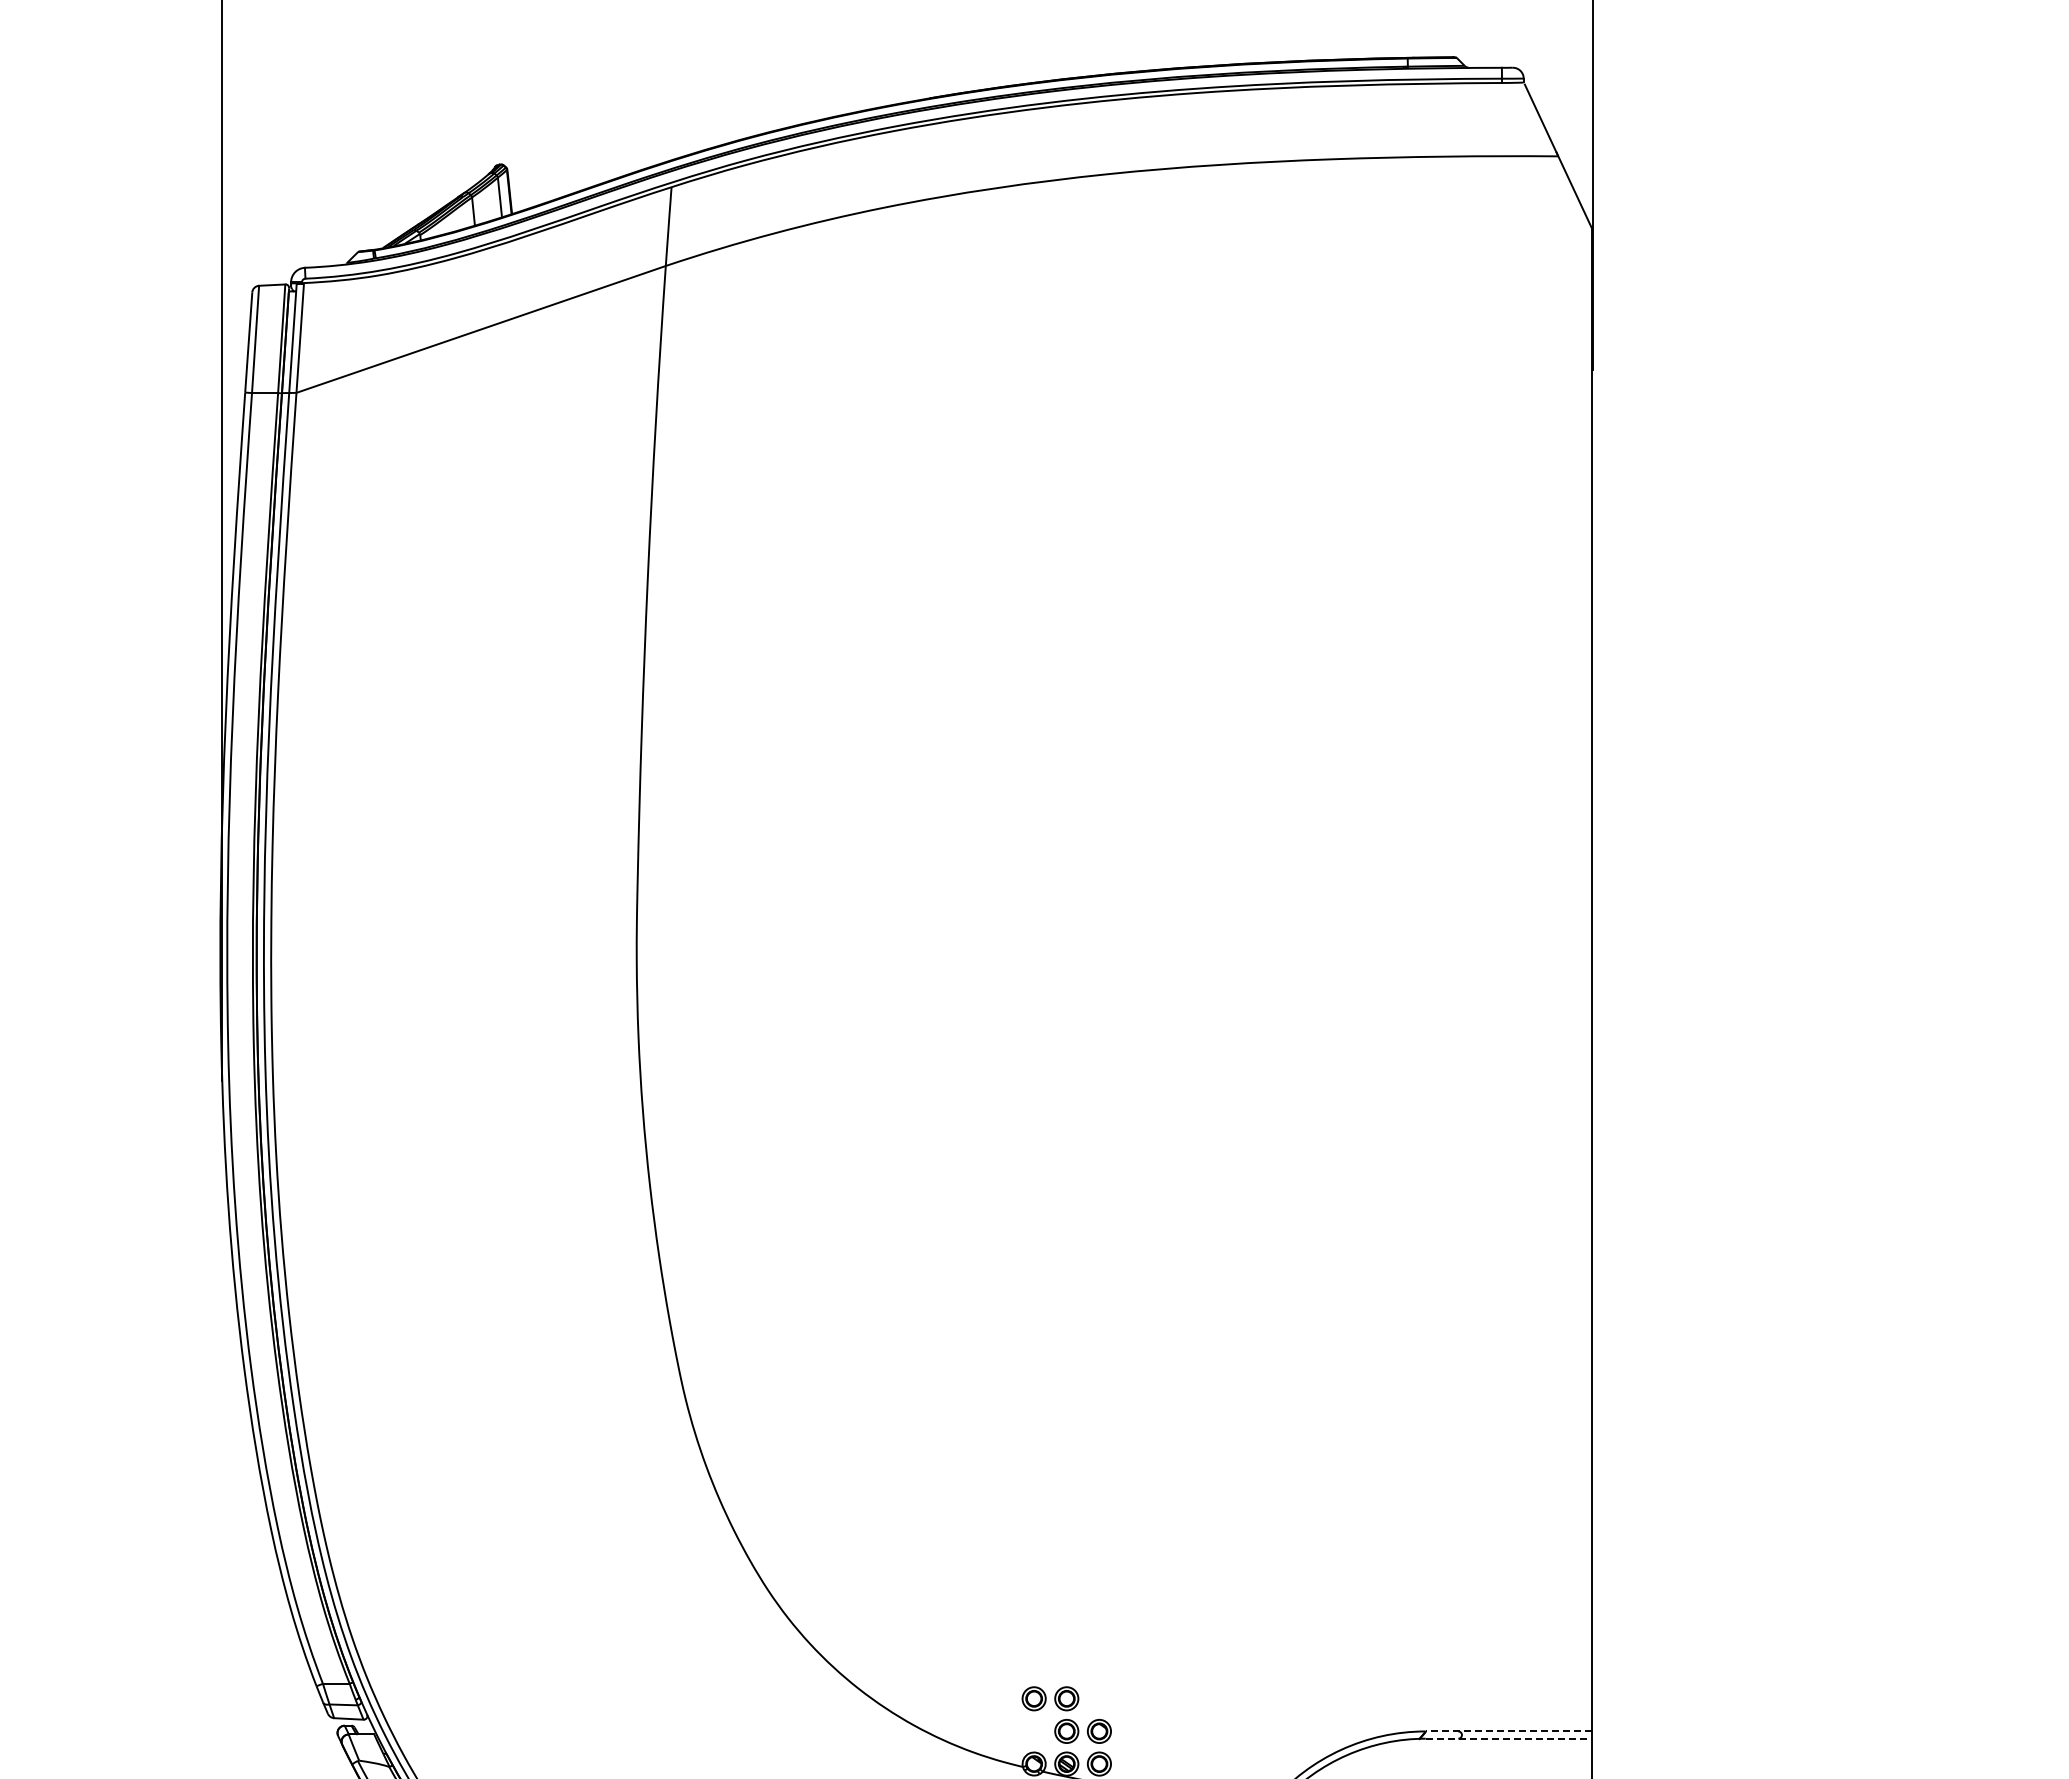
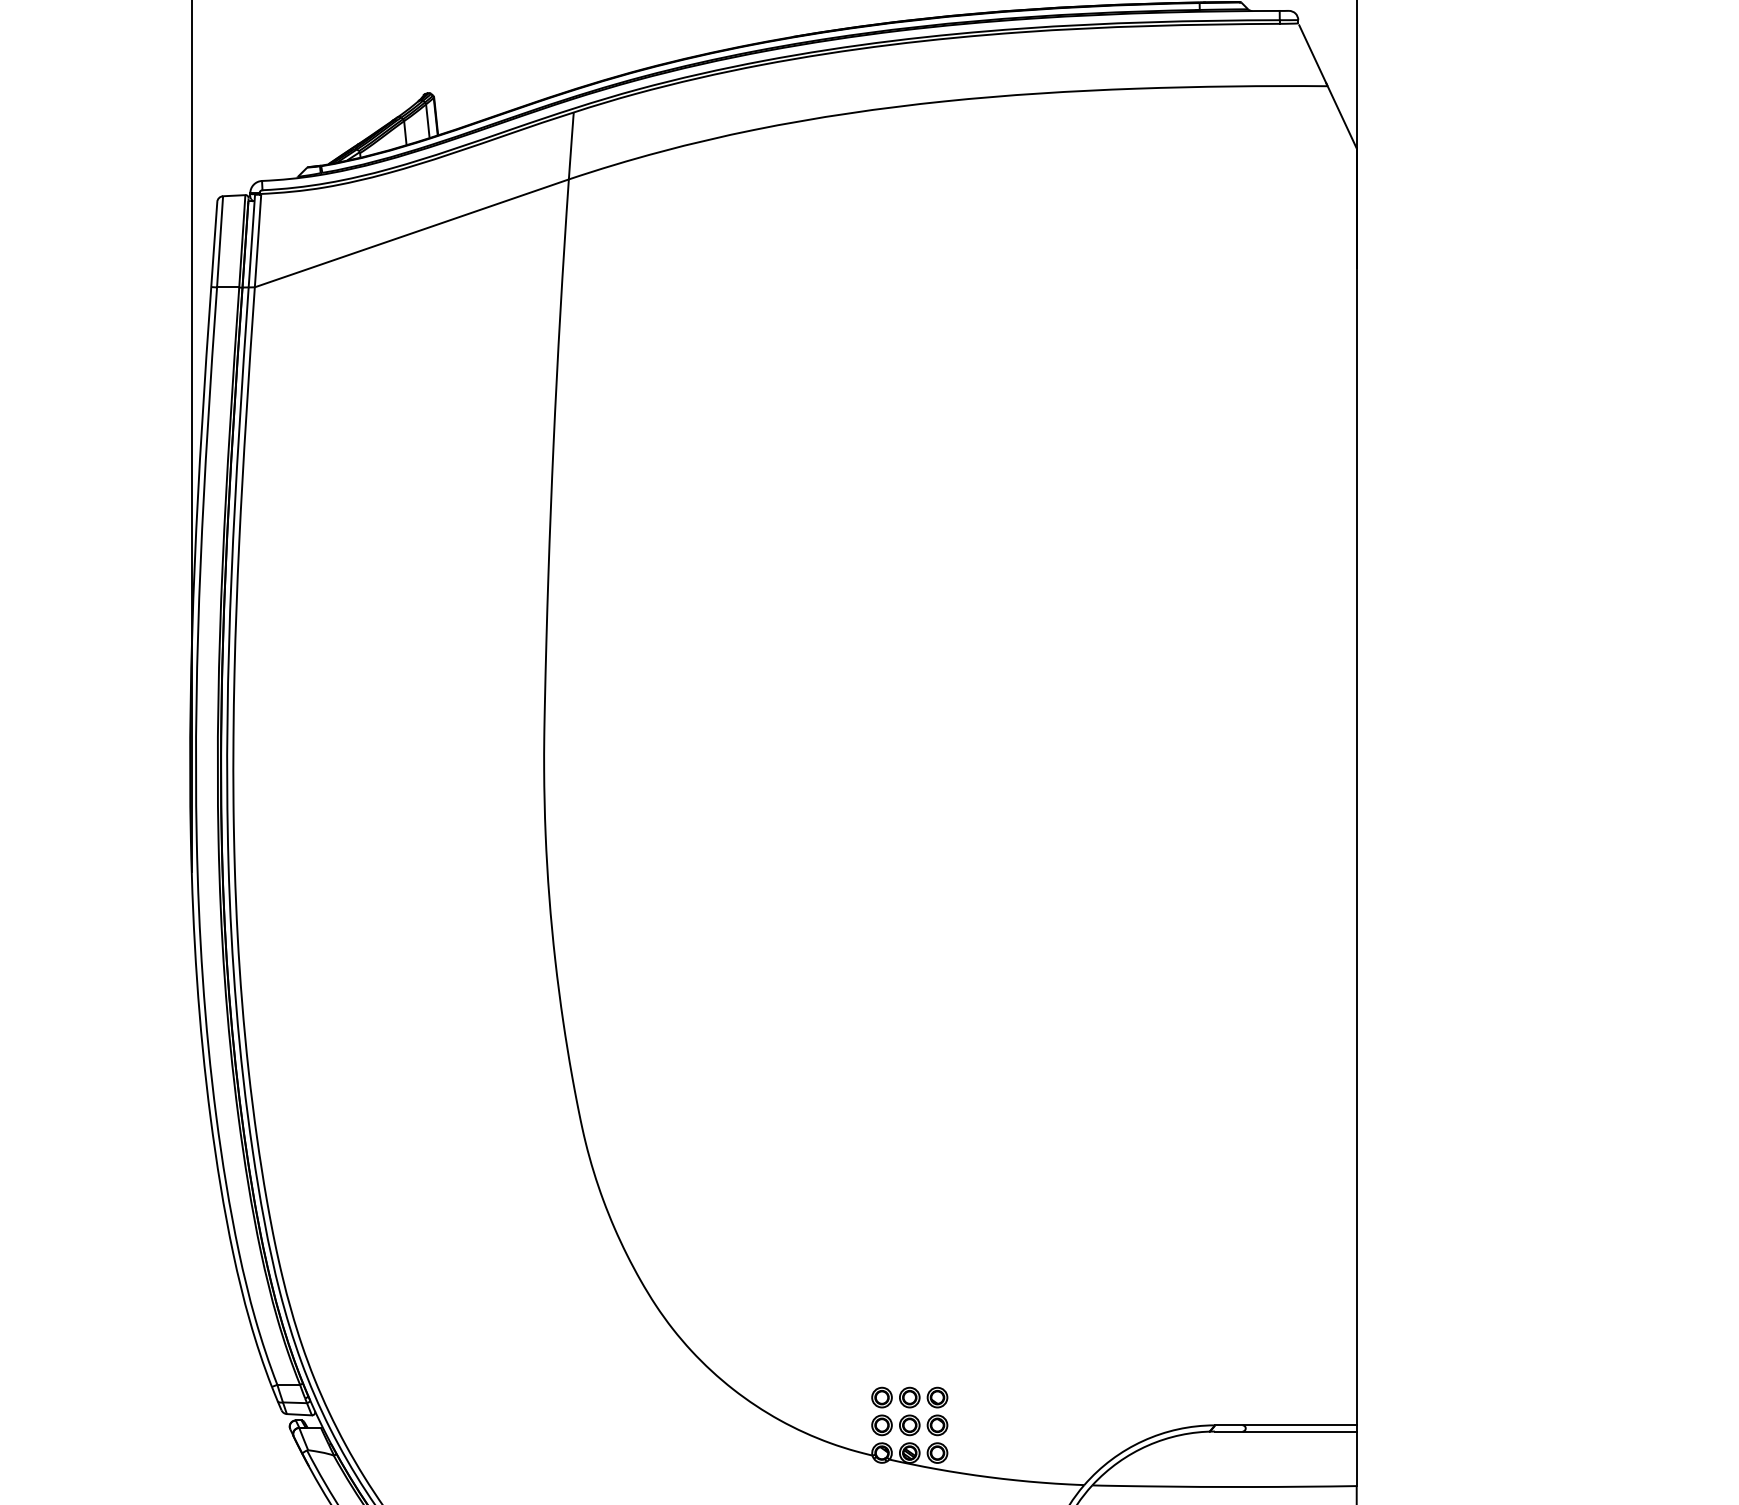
part: (1099, 1698) -> (937, 1397), added
part: (1033, 1731) -> (881, 1425), added
line: (1508, 1731) -> (1285, 1425), dashed -> solid
line: (1509, 1738) -> (1286, 1431), dashed -> solid

